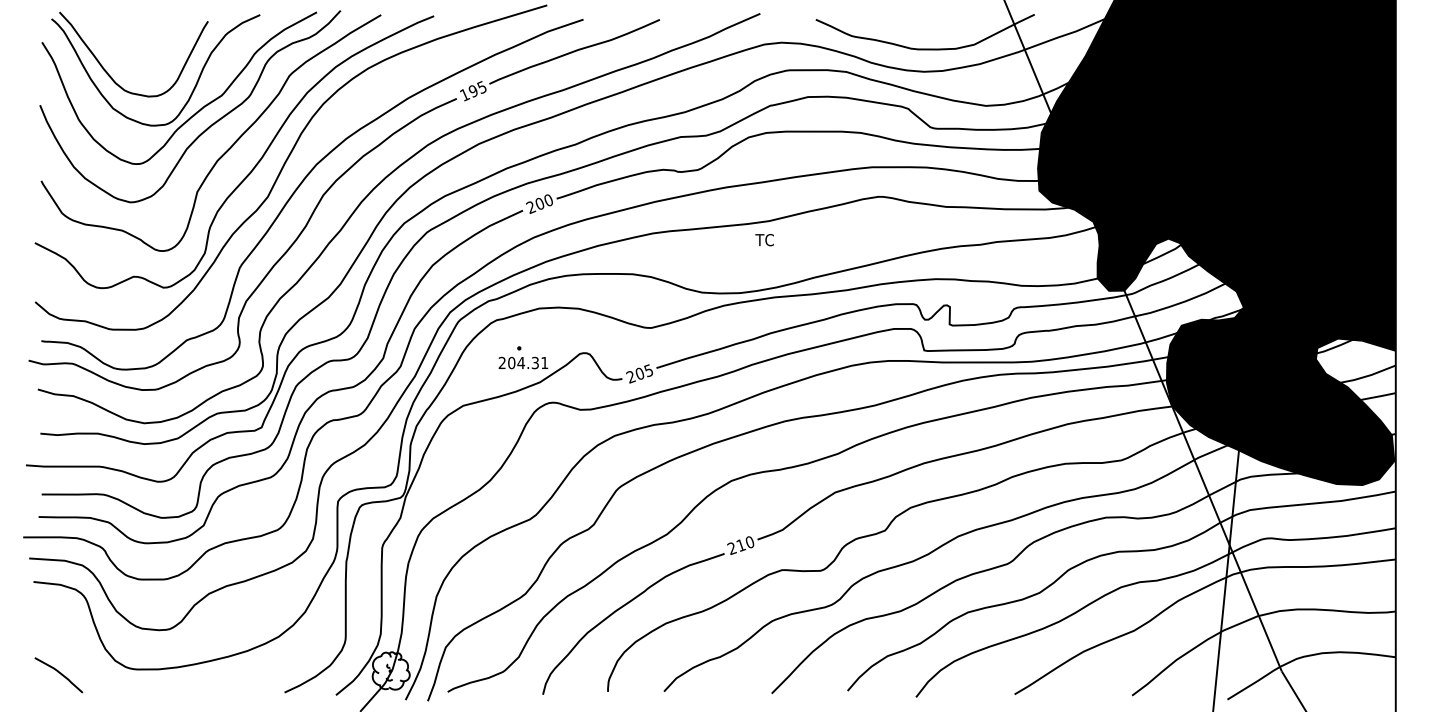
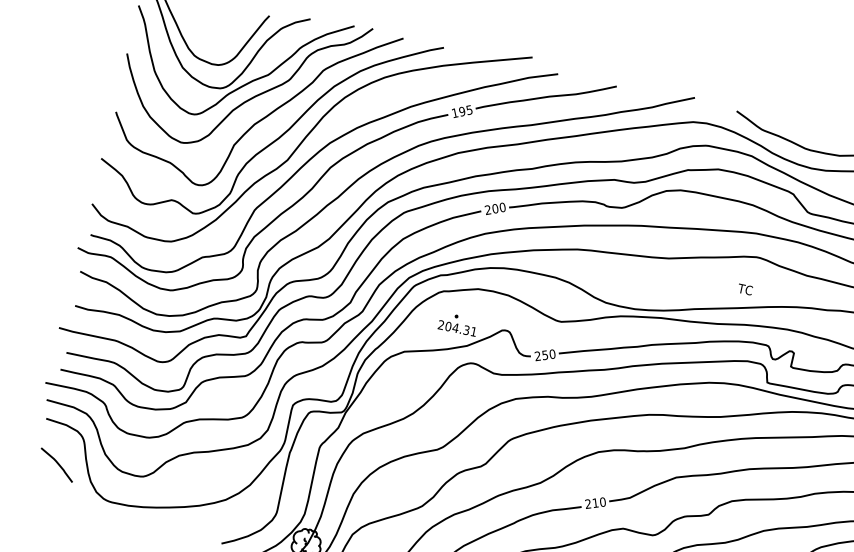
text: (764, 240) -> (745, 289), moved
text: (643, 372) -> (548, 354), 205 -> 250
curve: (59, 673) -> (57, 463), moved

